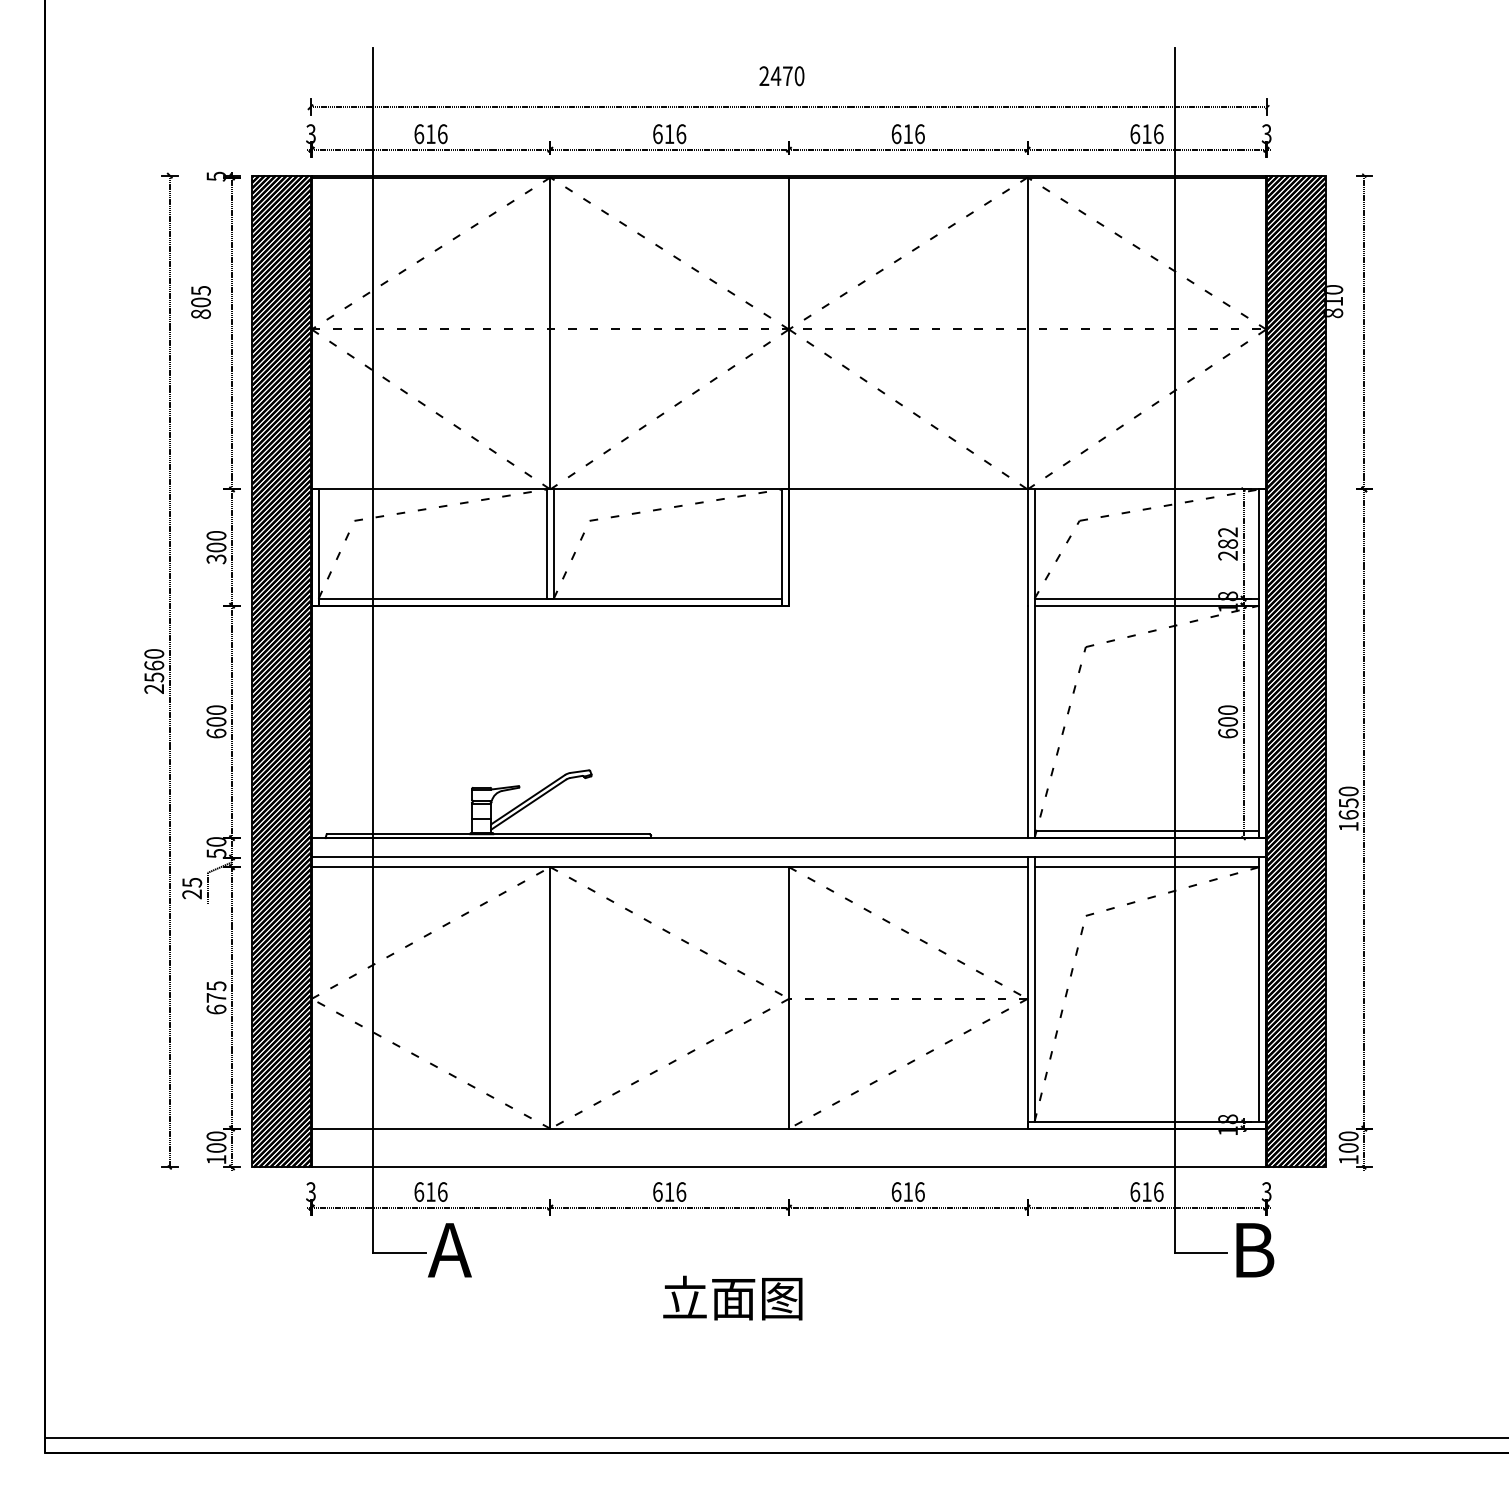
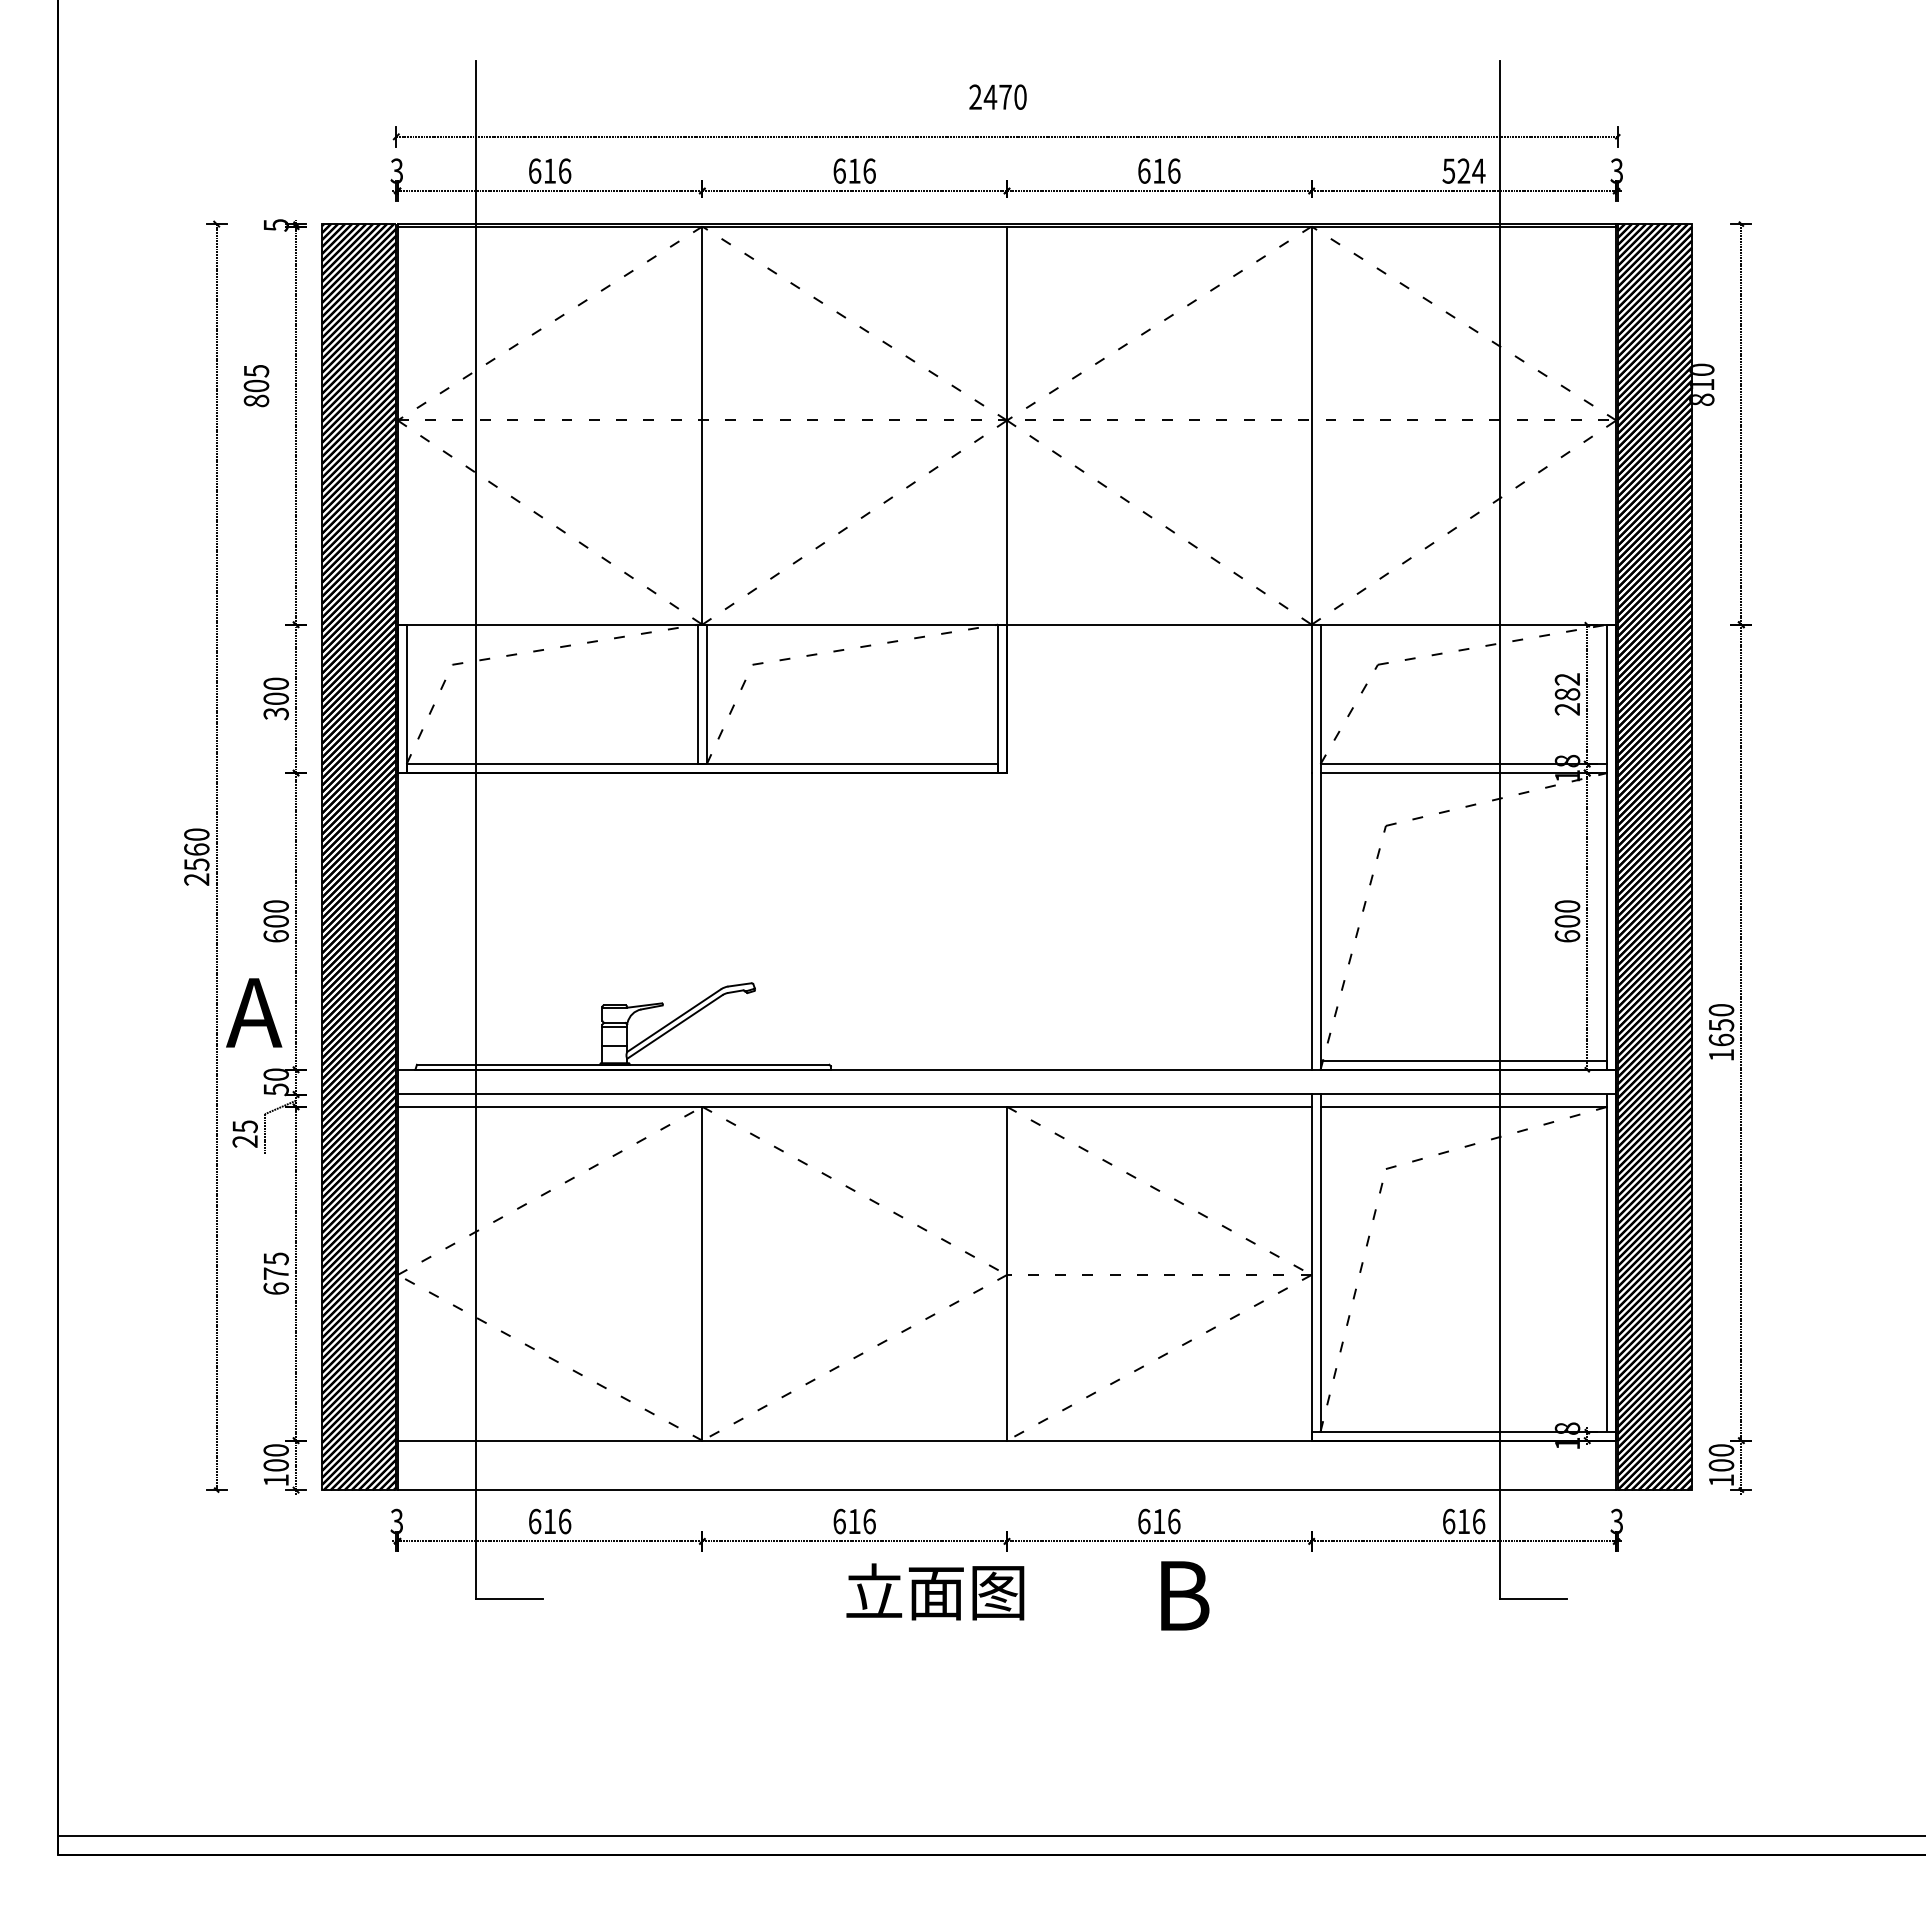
text: (1146, 133) -> (1463, 170), 616 -> 524
text: (450, 1249) -> (254, 1012), moved
text: (1255, 1249) -> (1185, 1595), moved
text: (732, 1297) -> (935, 1591), moved

